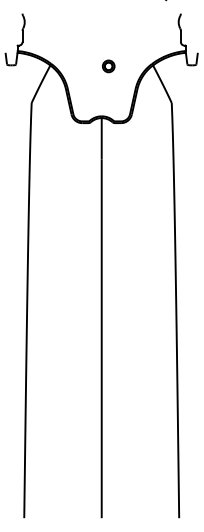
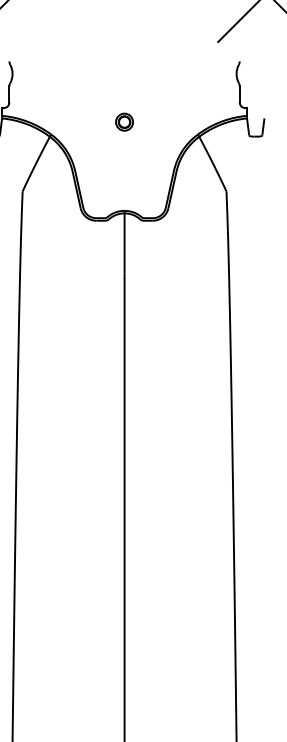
part: (108, 66) -> (124, 122), moved

